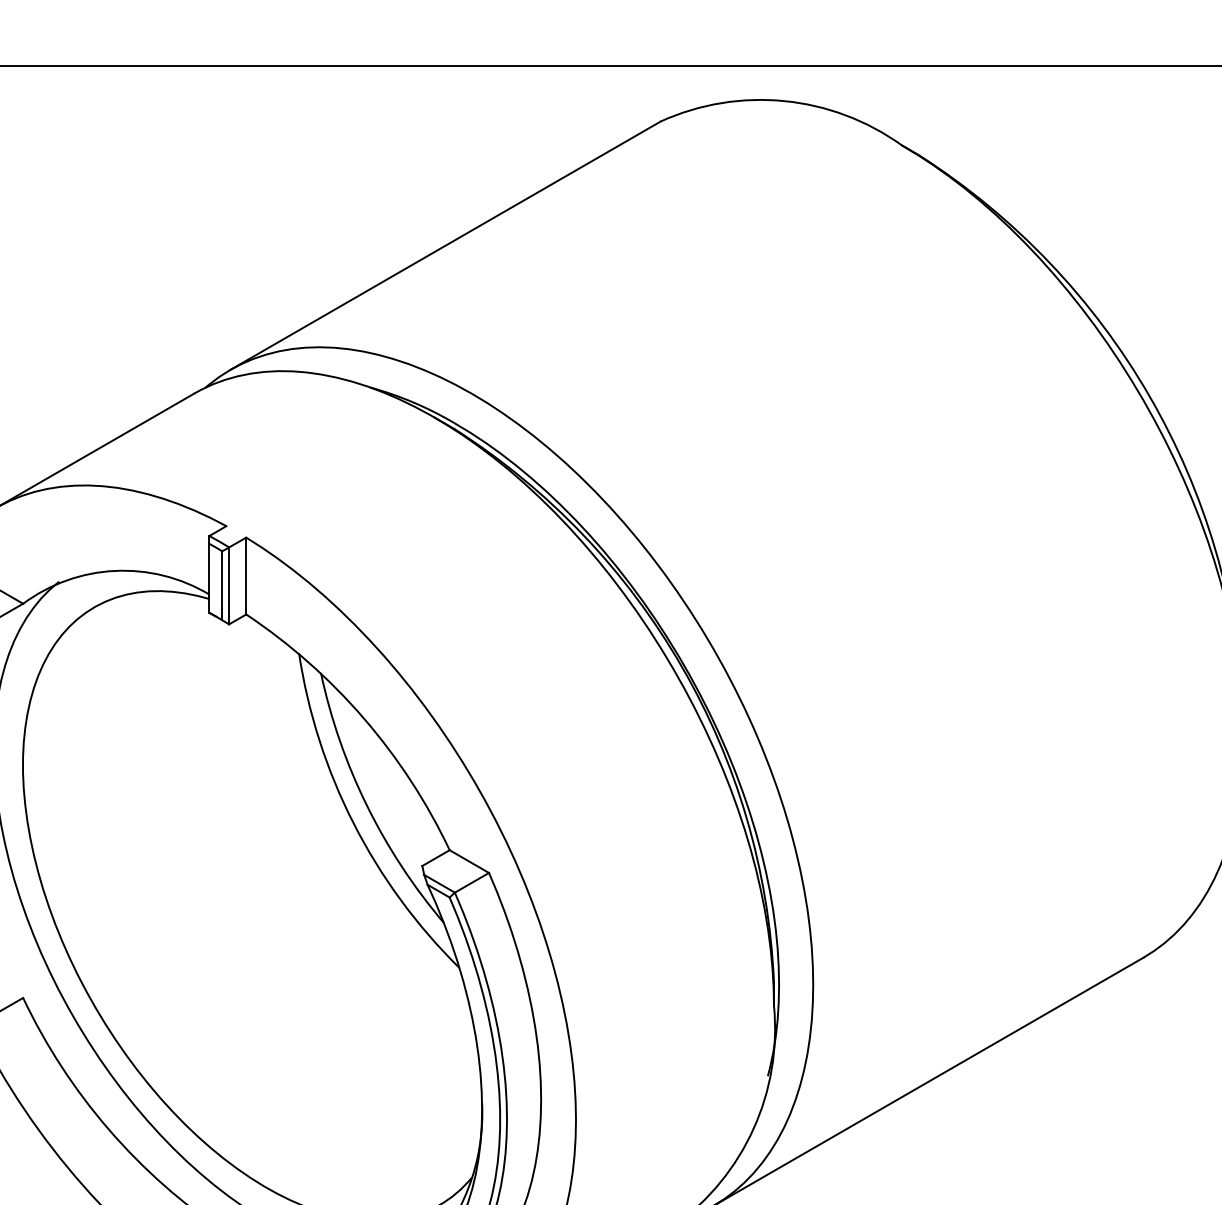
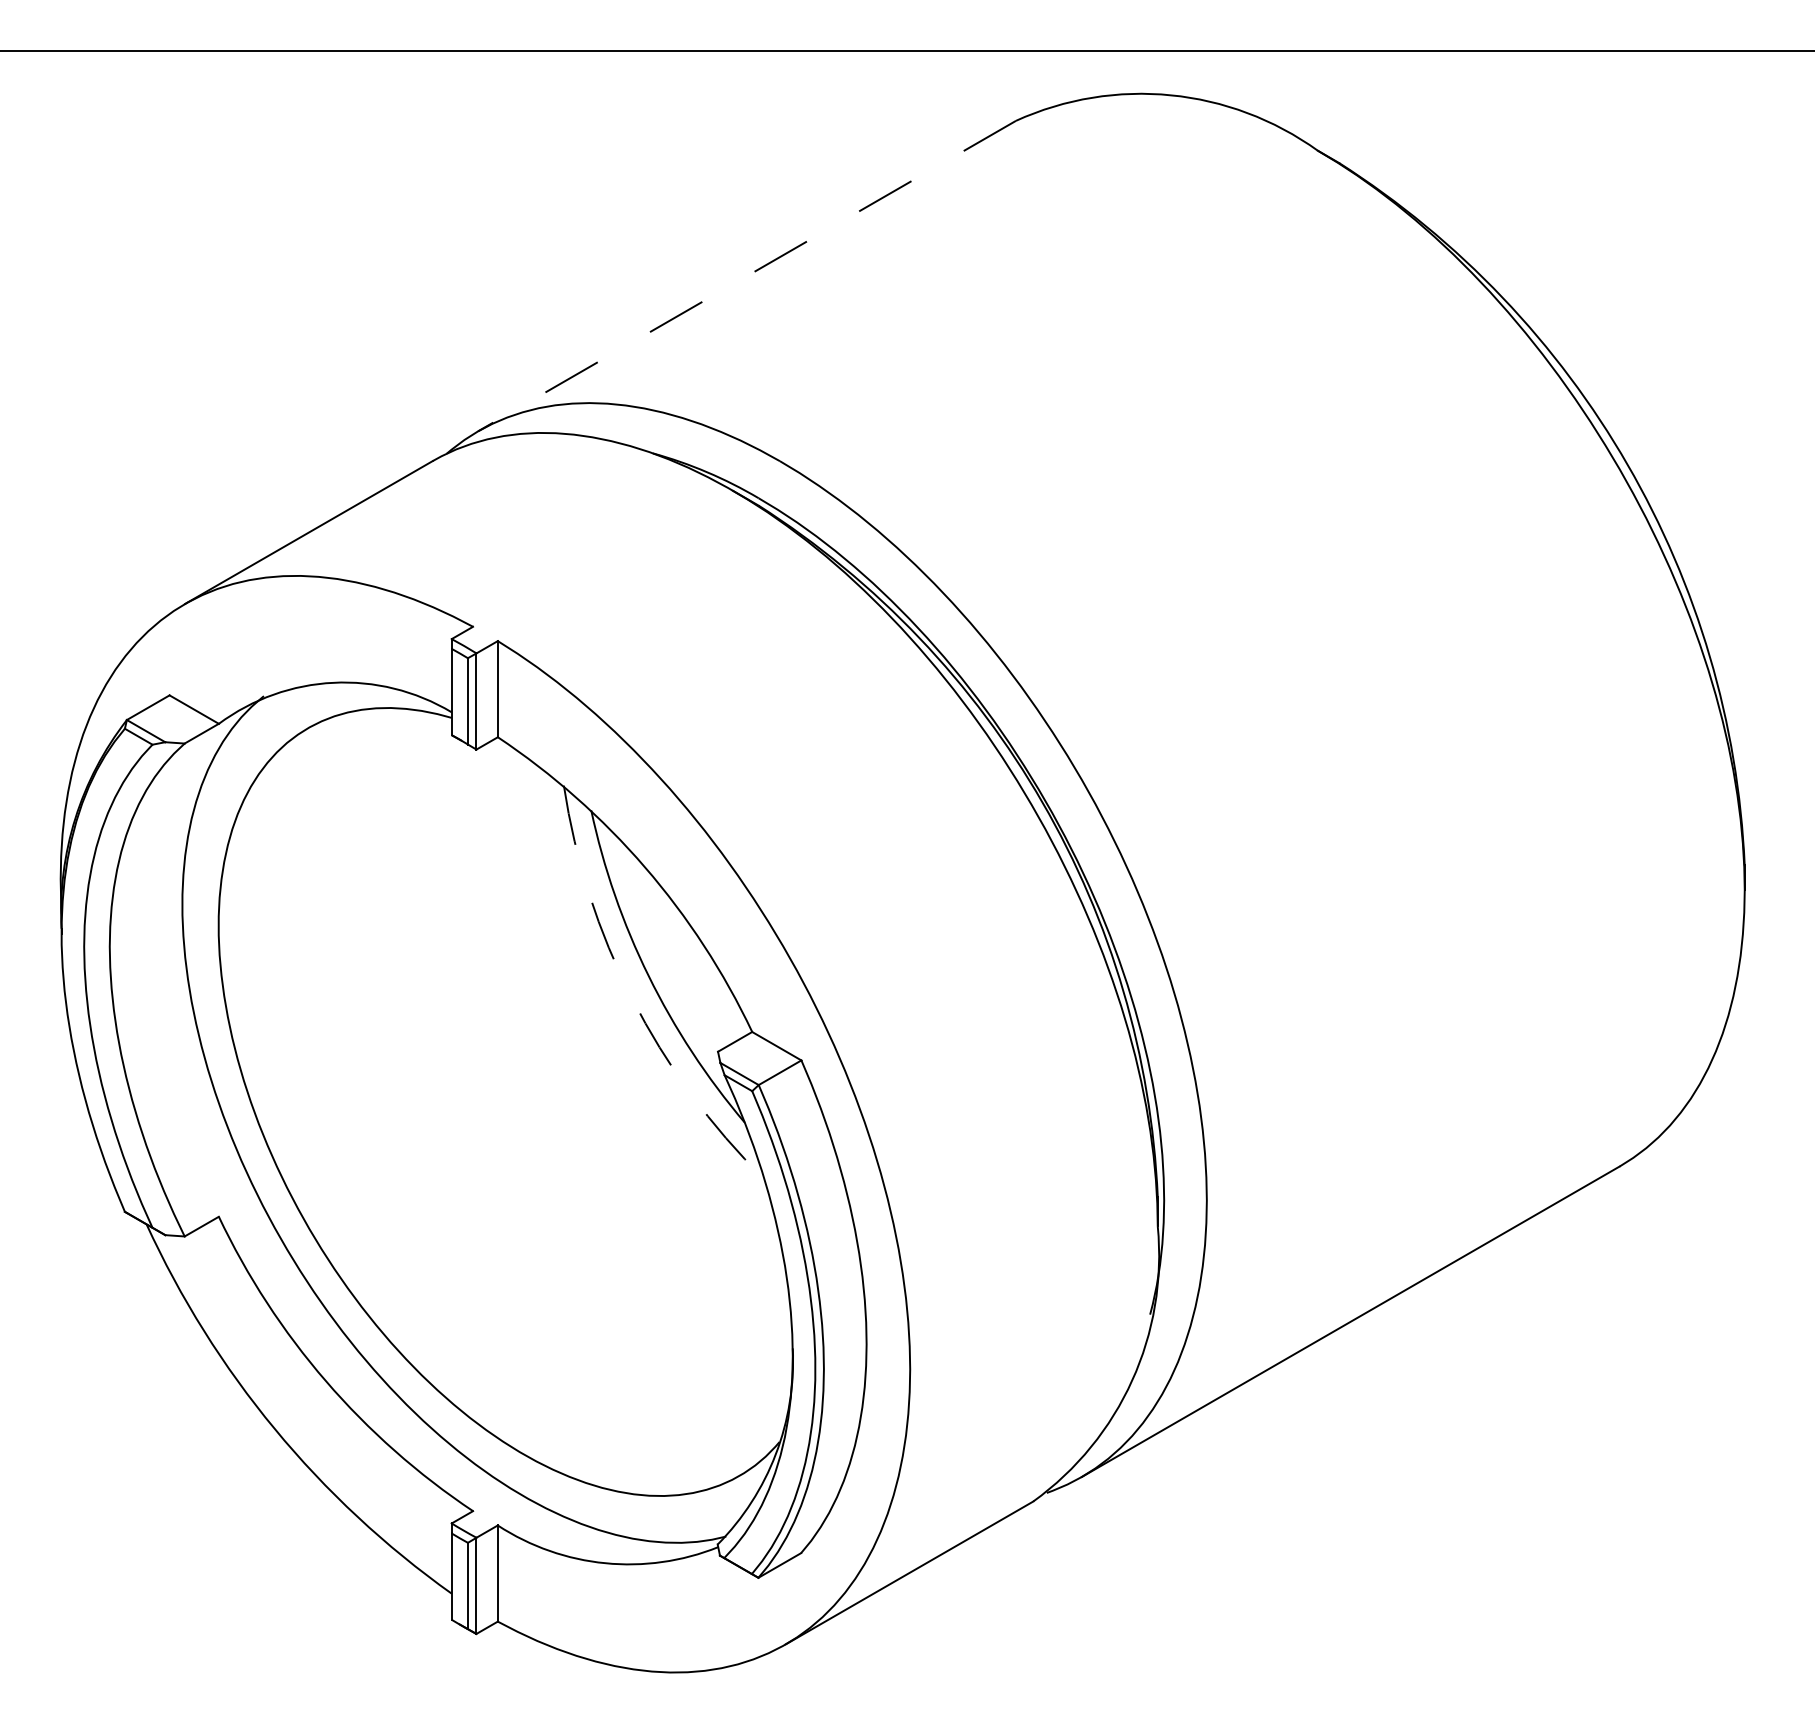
line: (445, 246) -> (747, 276), solid -> dashed
arc: (353, 823) -> (632, 998), solid -> dashed

